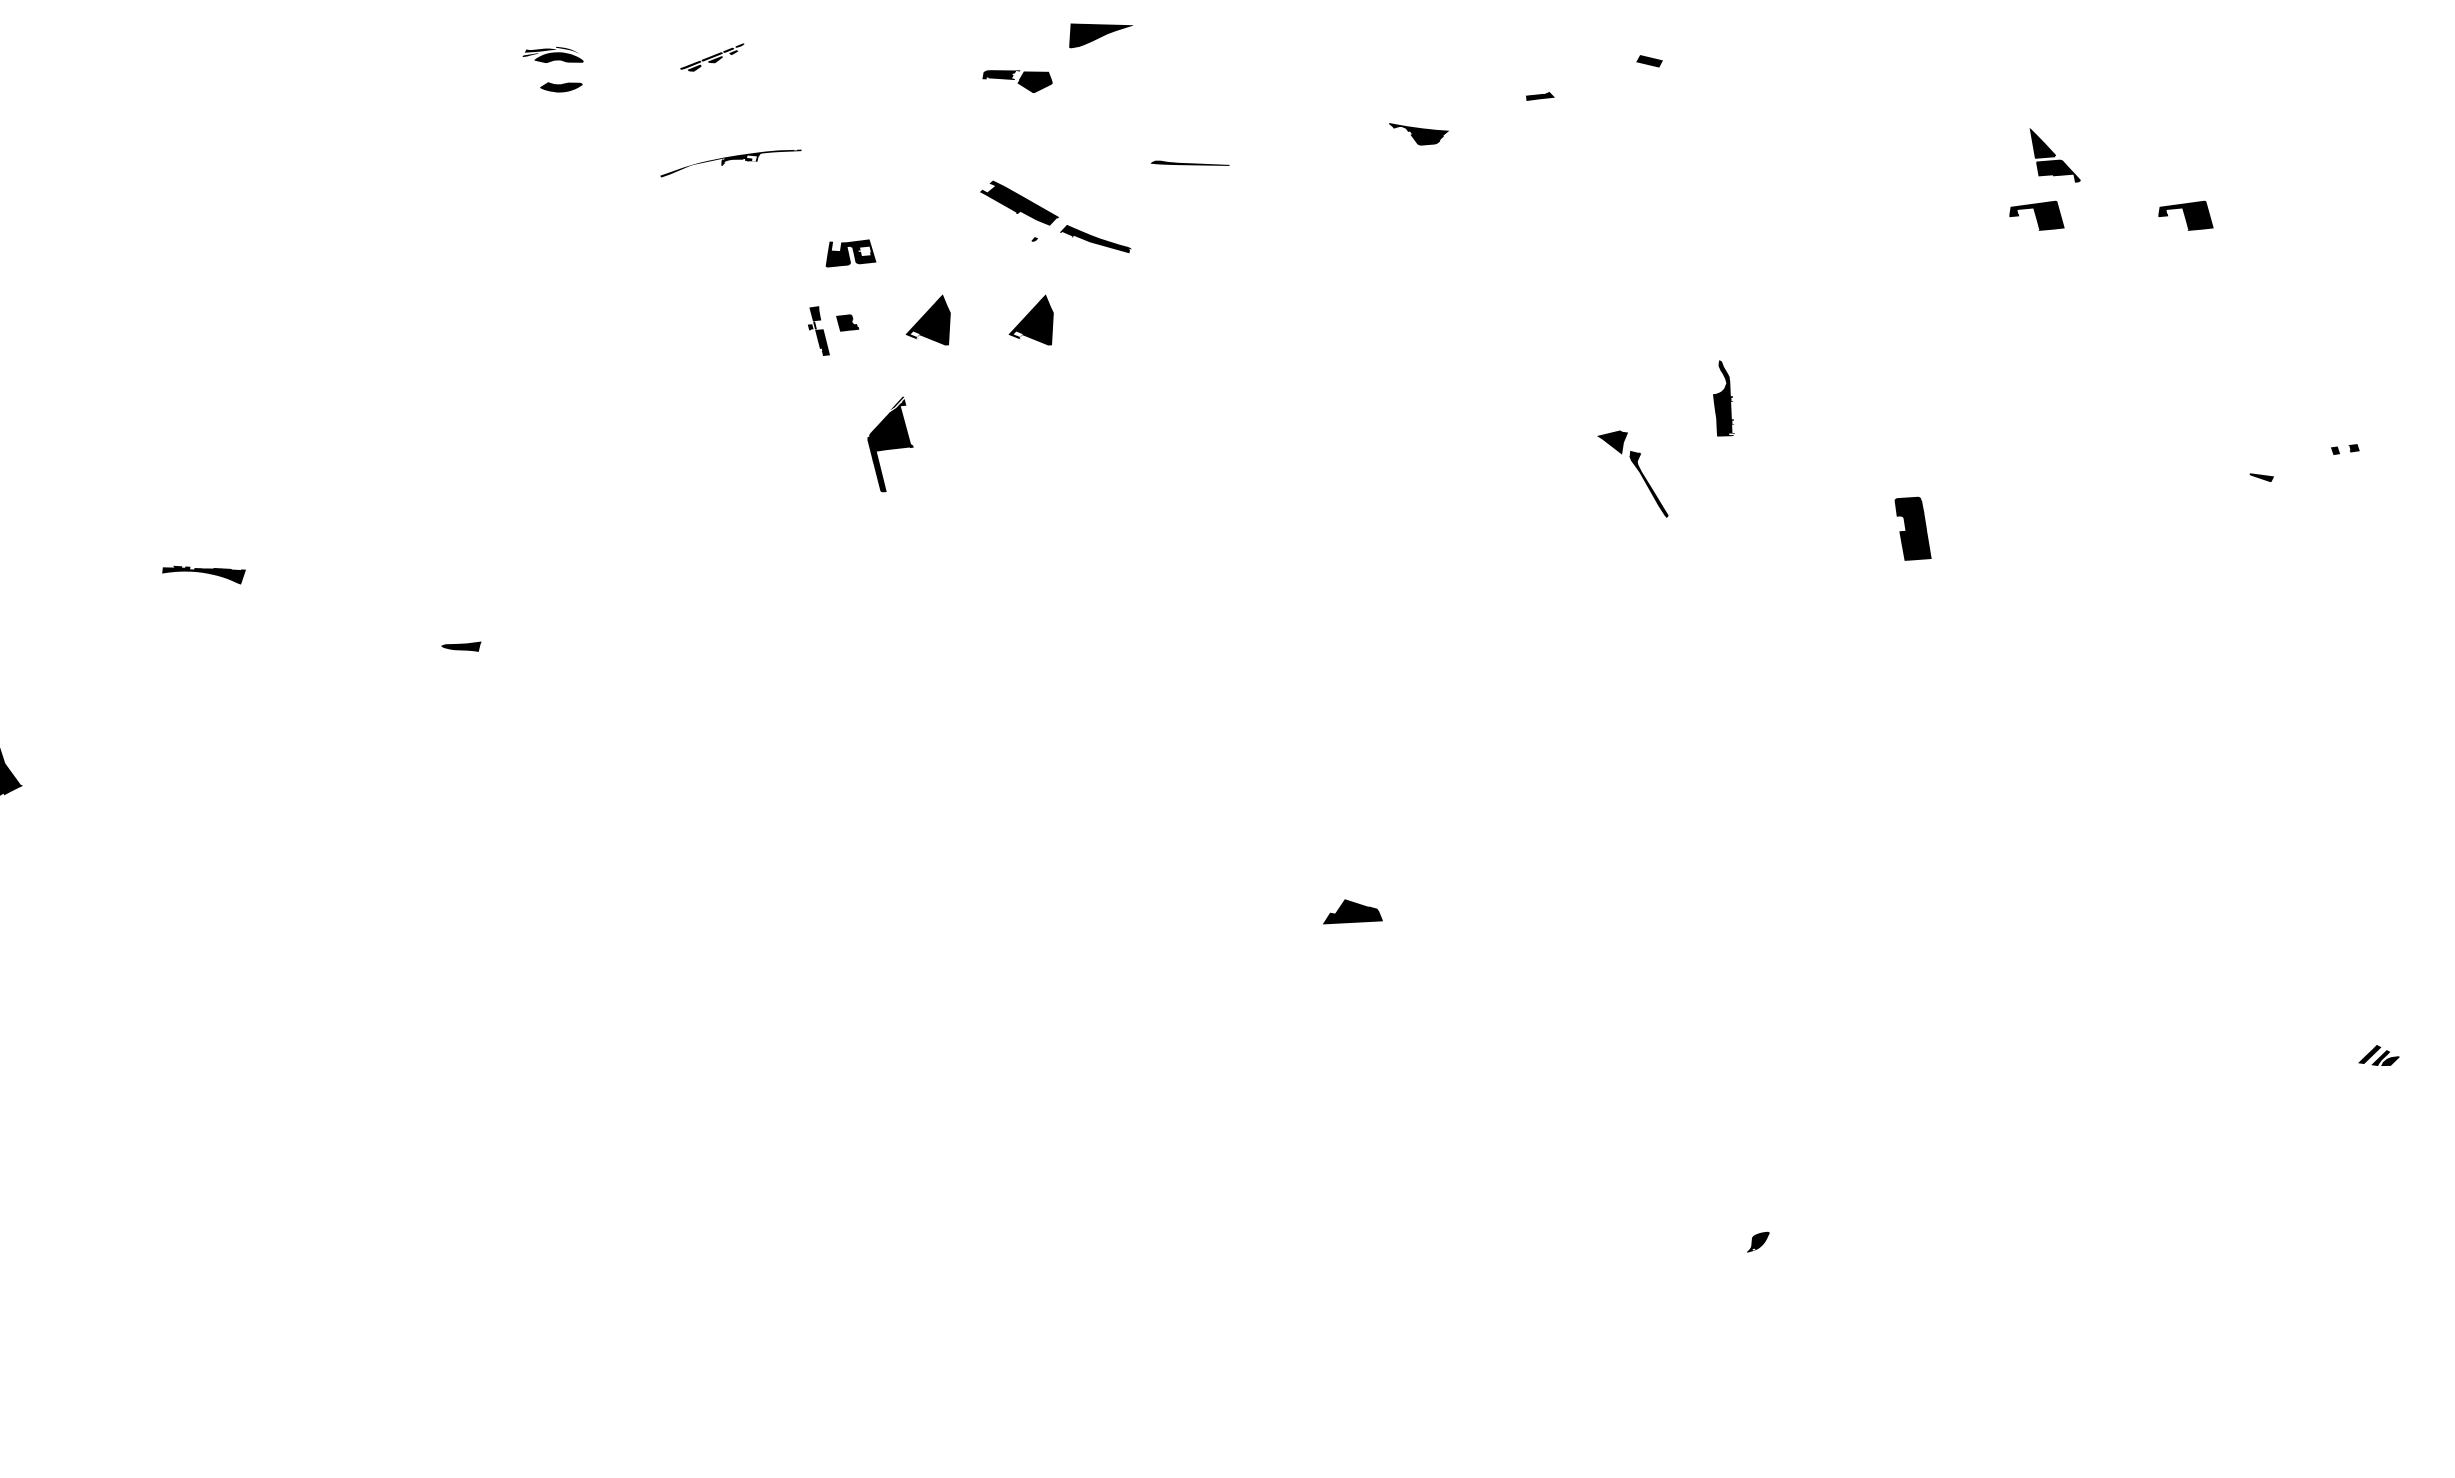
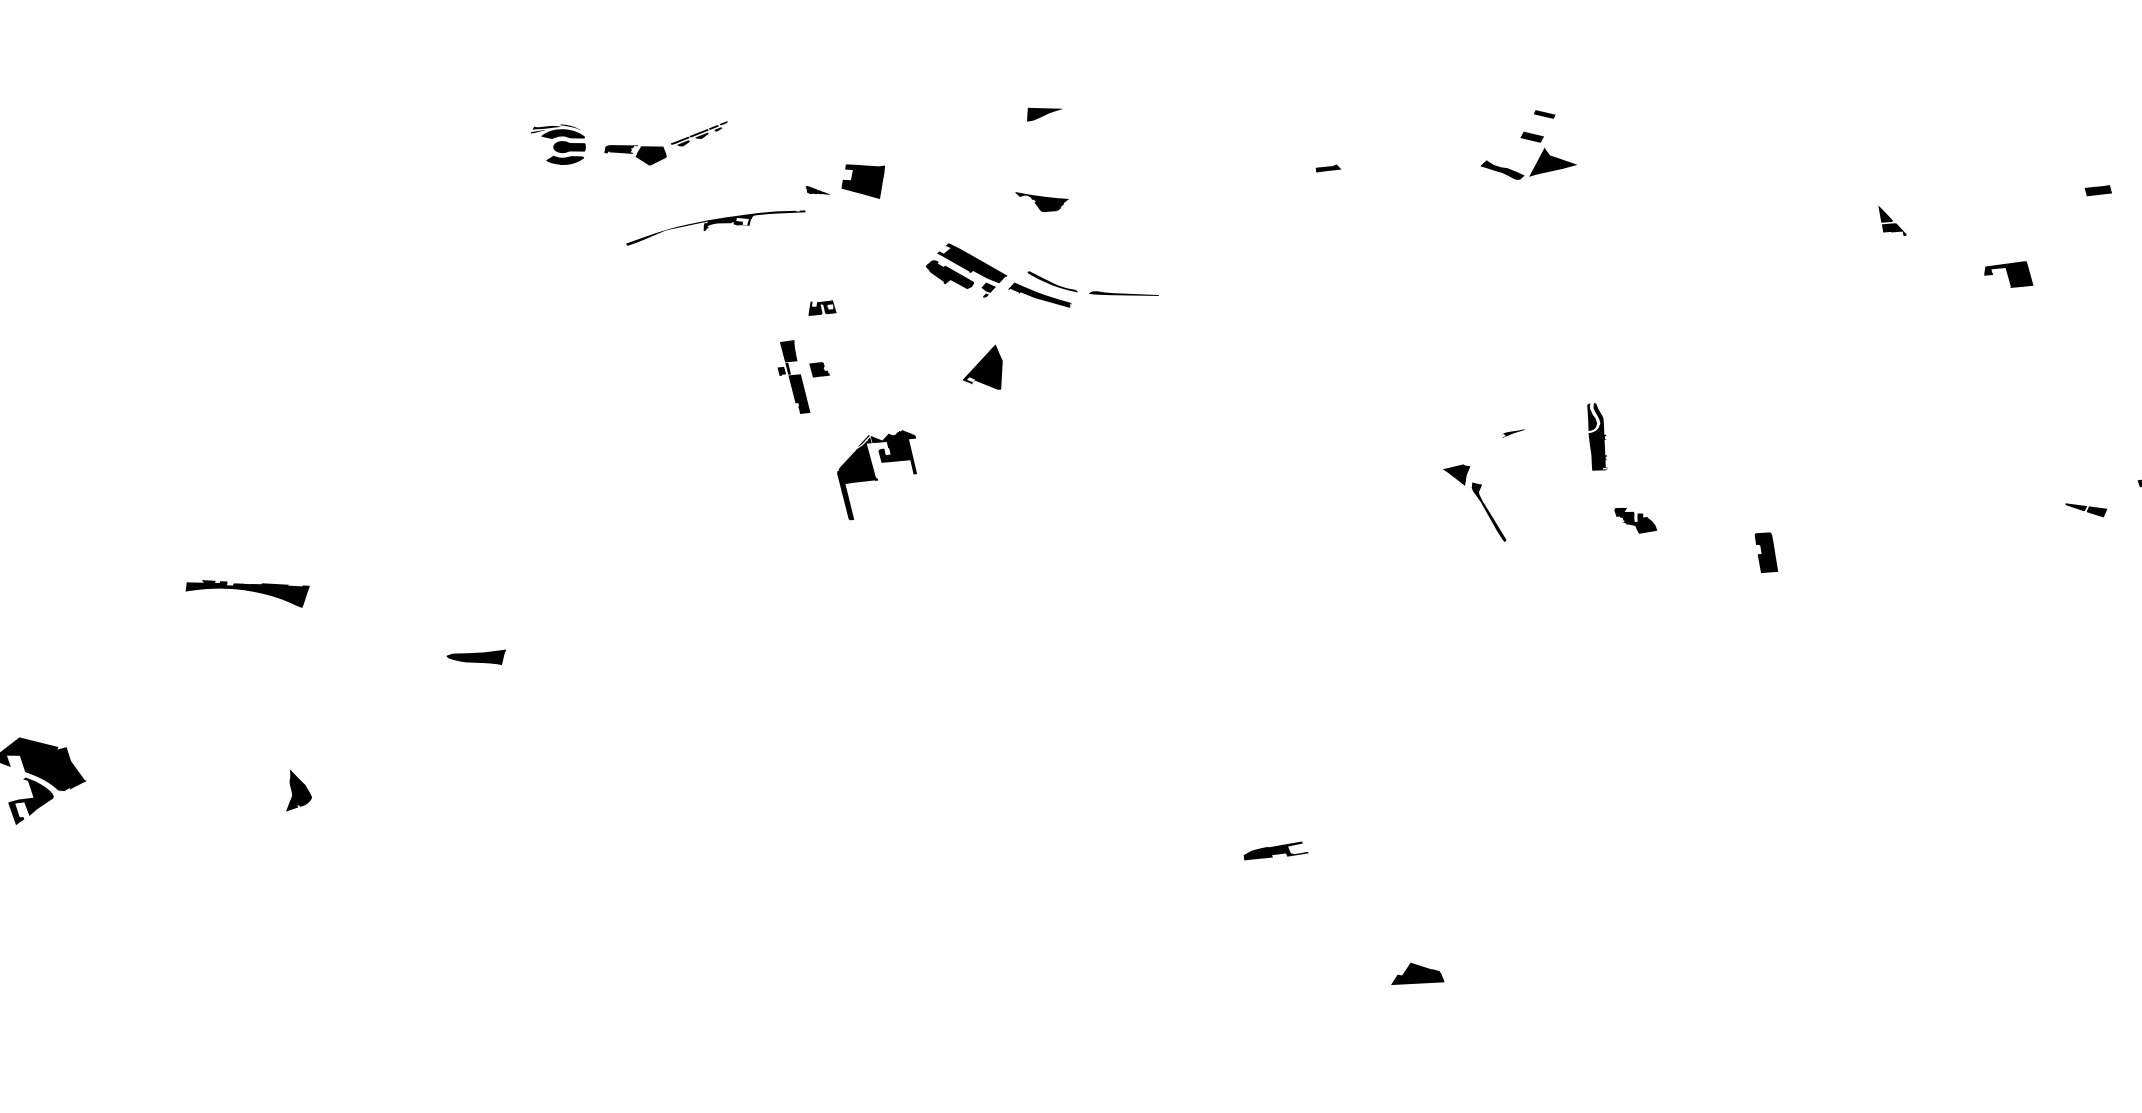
part: (1100, 35) -> (1044, 114), size x0.62
fill: (1663, 35) -> (1544, 114), added
fill: (565, 72) -> (568, 147), added
part: (1017, 81) -> (635, 155), moved
part: (1651, 95) -> (1533, 167), added
part: (1540, 96) -> (1328, 168), moved
part: (896, 111) -> (862, 181), added
fill: (845, 121) -> (817, 190), added
part: (2286, 121) -> (2098, 190), added
part: (1418, 134) -> (1041, 202), moved
part: (2054, 155) -> (1891, 220), size x0.62
part: (1189, 162) -> (1123, 292), moved
part: (730, 163) -> (715, 228), size x1.43
fill: (994, 215) -> (950, 274), added
part: (2036, 215) -> (1875, 274), removed
fill: (1109, 223) -> (1052, 281), added
fill: (1037, 230) -> (988, 287), added
part: (850, 253) -> (822, 308), size x0.62
part: (927, 319) -> (890, 366), removed
part: (818, 330) -> (793, 376), size x1.67
fill: (1716, 376) -> (1591, 417), added
fill: (1627, 394) -> (1512, 433), added
fill: (931, 415) -> (894, 451), added
part: (1638, 471) -> (1479, 500), moved
fill: (2285, 482) -> (2097, 511), added
fill: (1765, 492) -> (1635, 520), added
part: (1913, 528) -> (1766, 552), size x0.71
part: (203, 574) -> (247, 593), size x1.67
part: (461, 646) -> (476, 657), size x1.67
part: (261, 796) -> (298, 790), added
fill: (1361, 864) -> (1276, 850), added
part: (1352, 911) -> (1417, 973), moved

